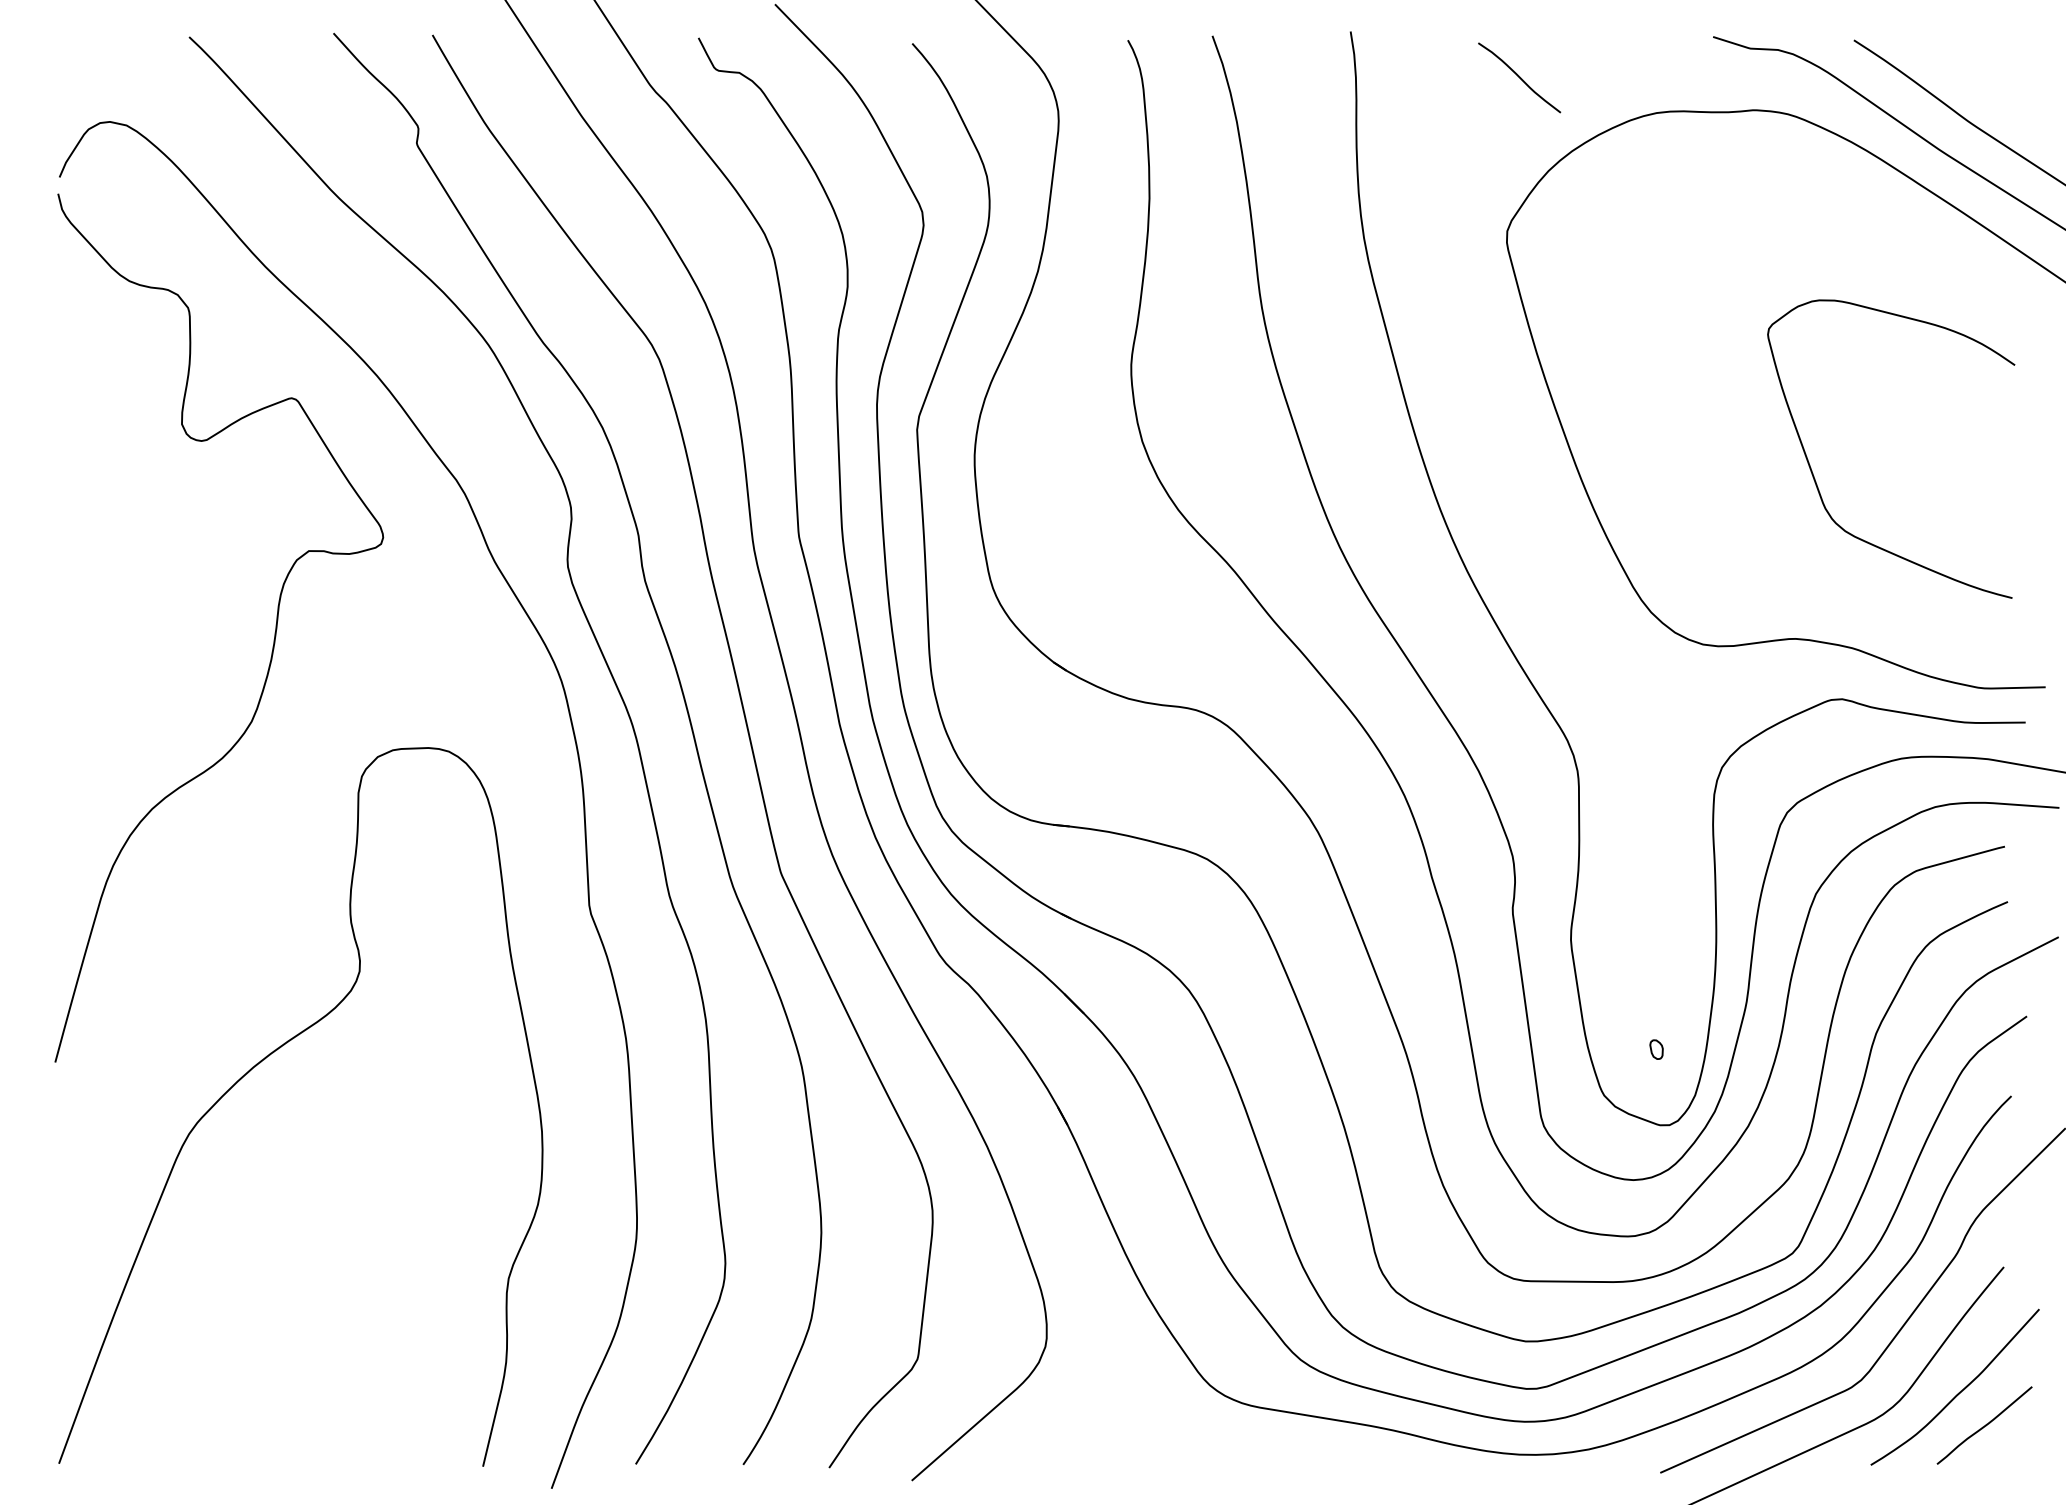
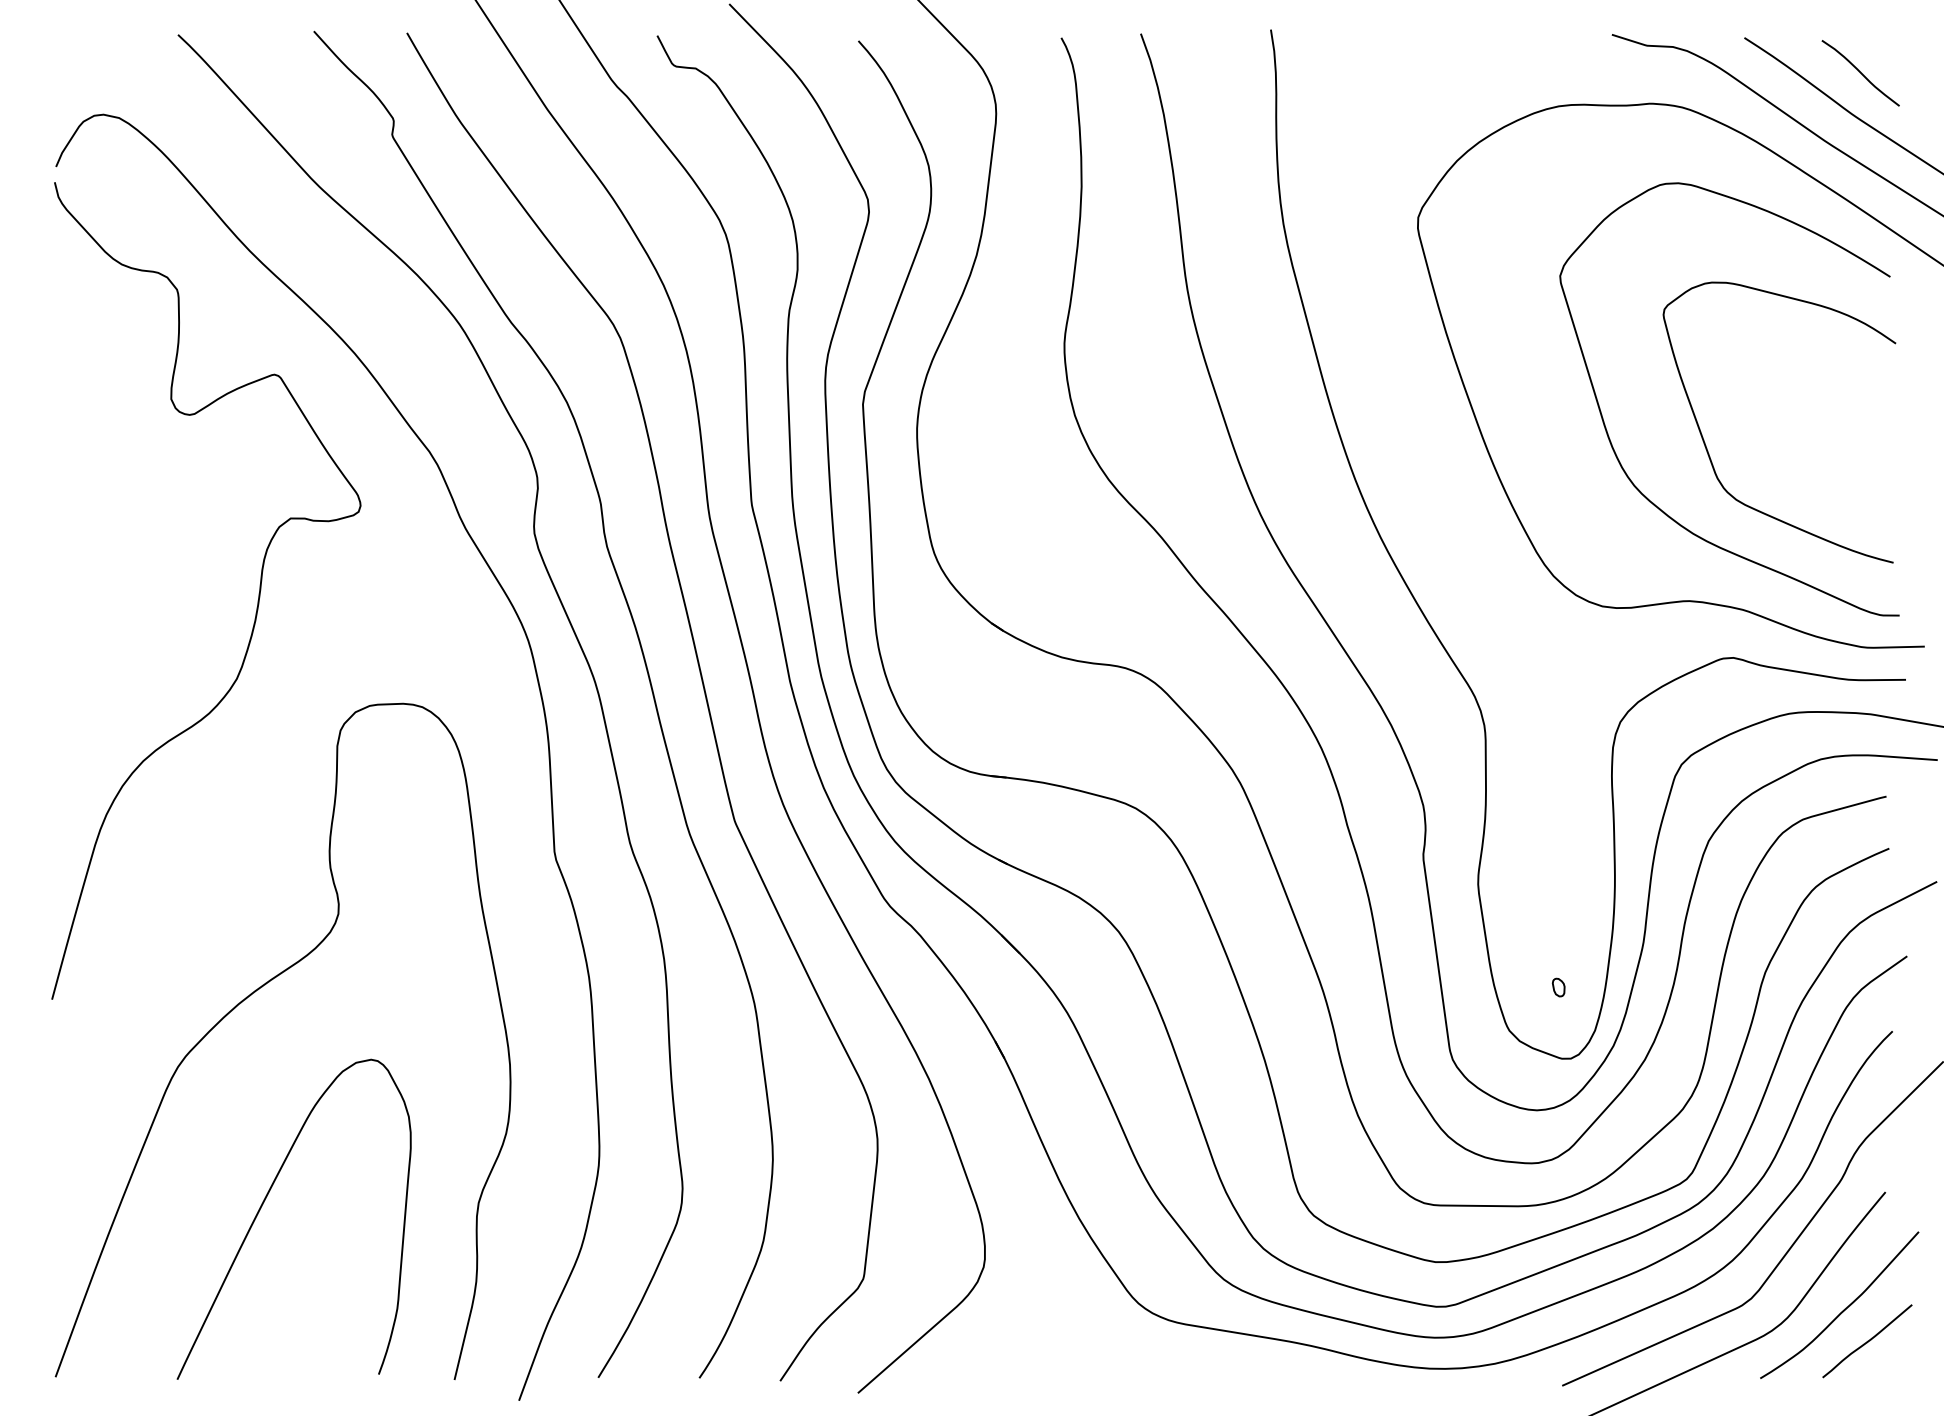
curve: (1519, 77) -> (1860, 72), moved
curve: (1713, 471) -> (1612, 443), added
curve: (280, 1279) -> (263, 1203), added

